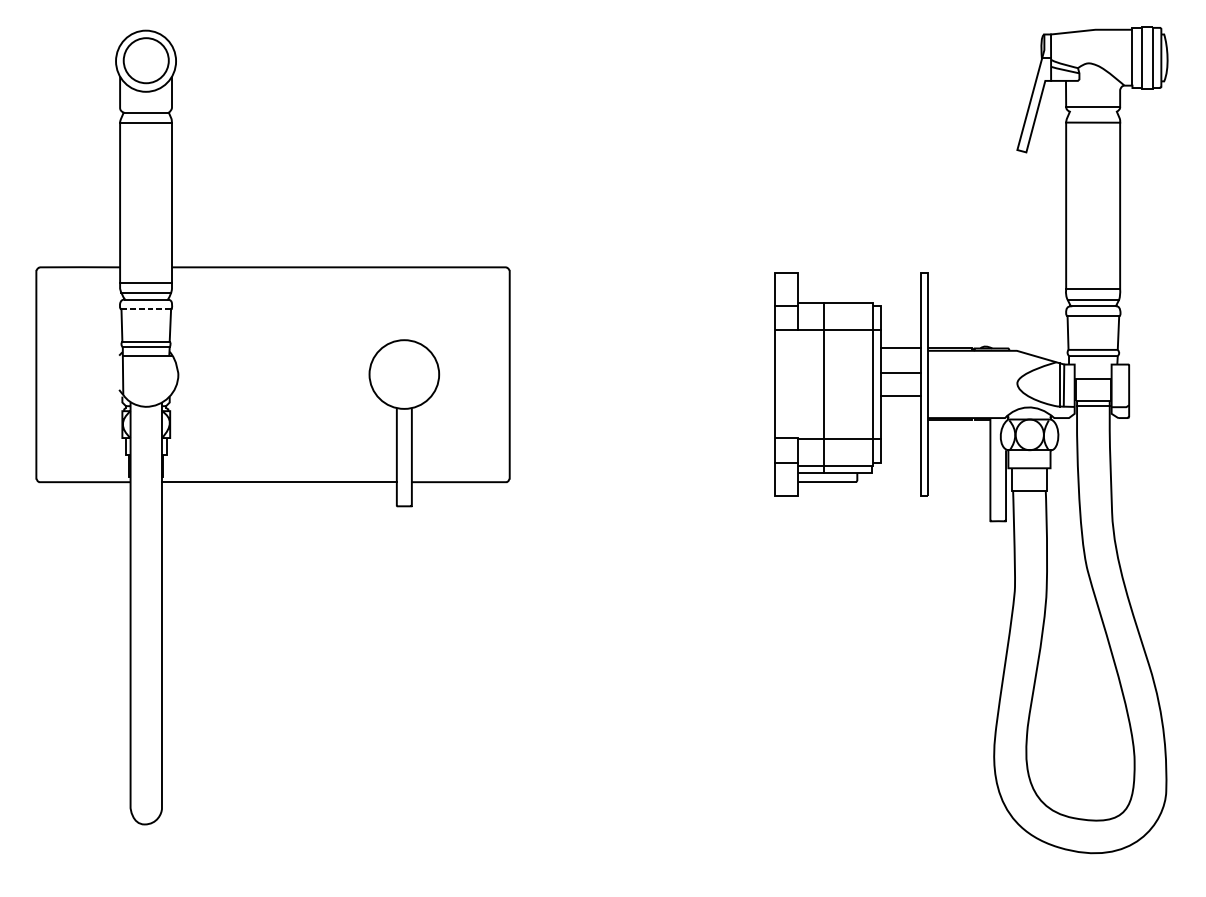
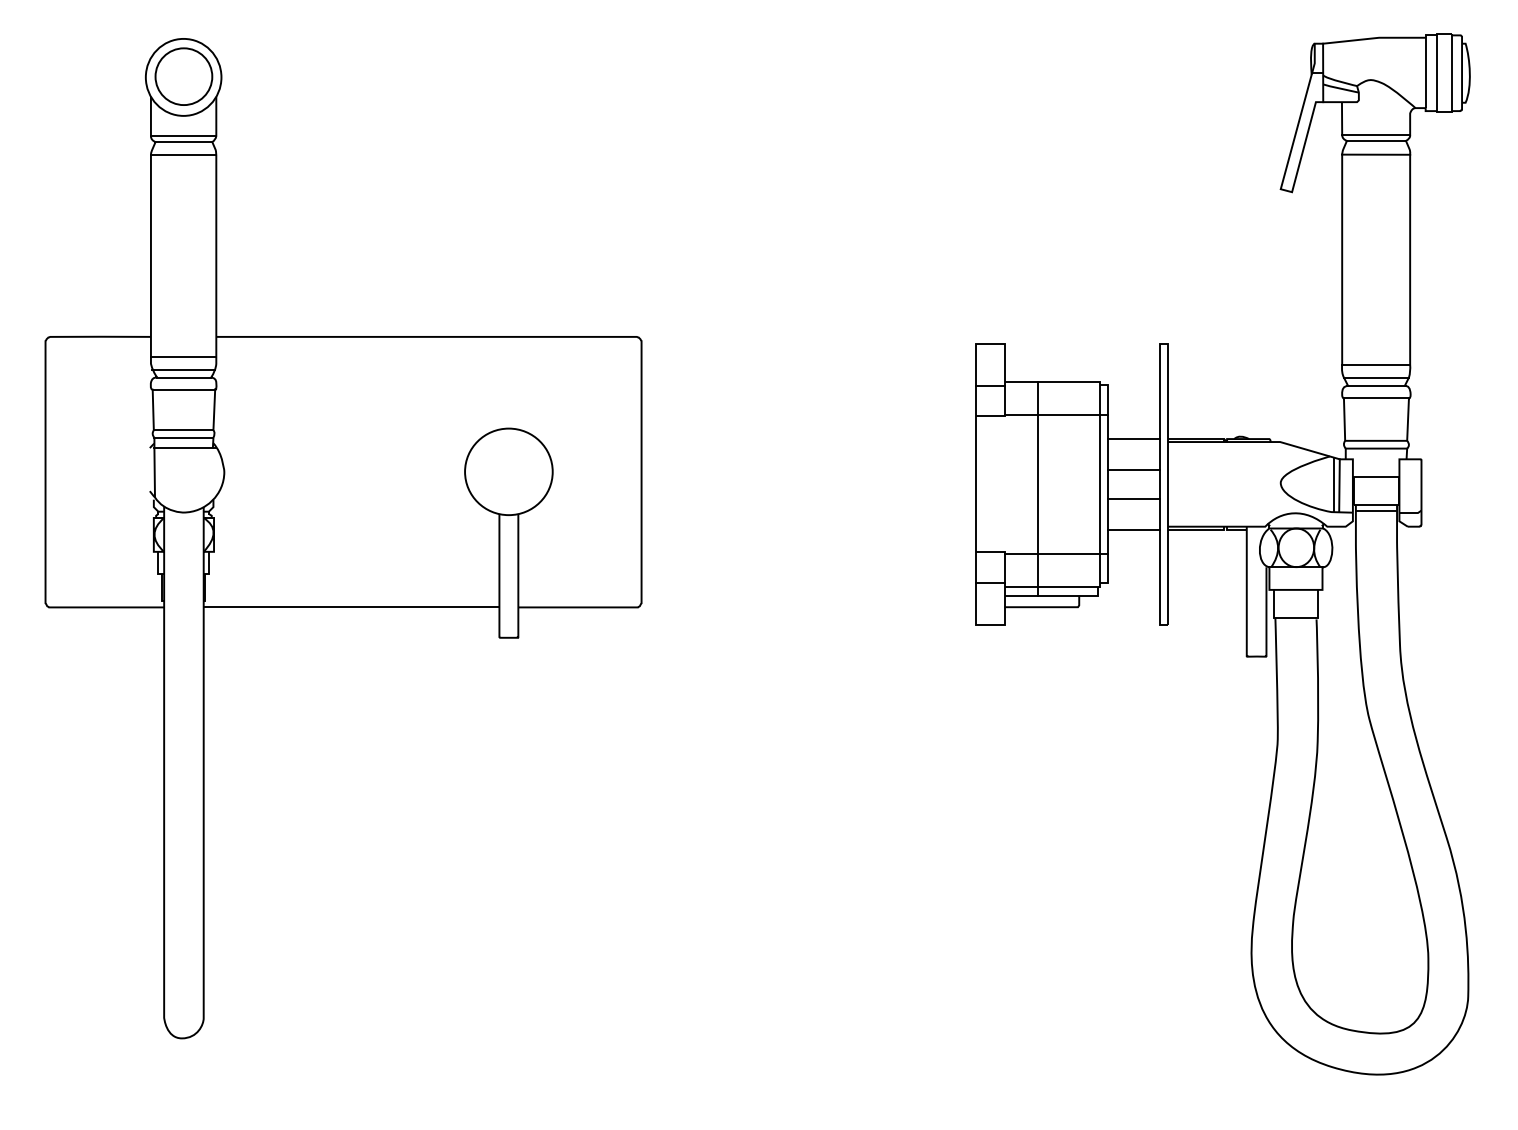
line: (145, 108) -> (183, 136), added
line: (1092, 111) -> (1375, 140), added
line: (146, 309) -> (184, 389), dashed -> solid
line: (900, 420) -> (1133, 529), added

